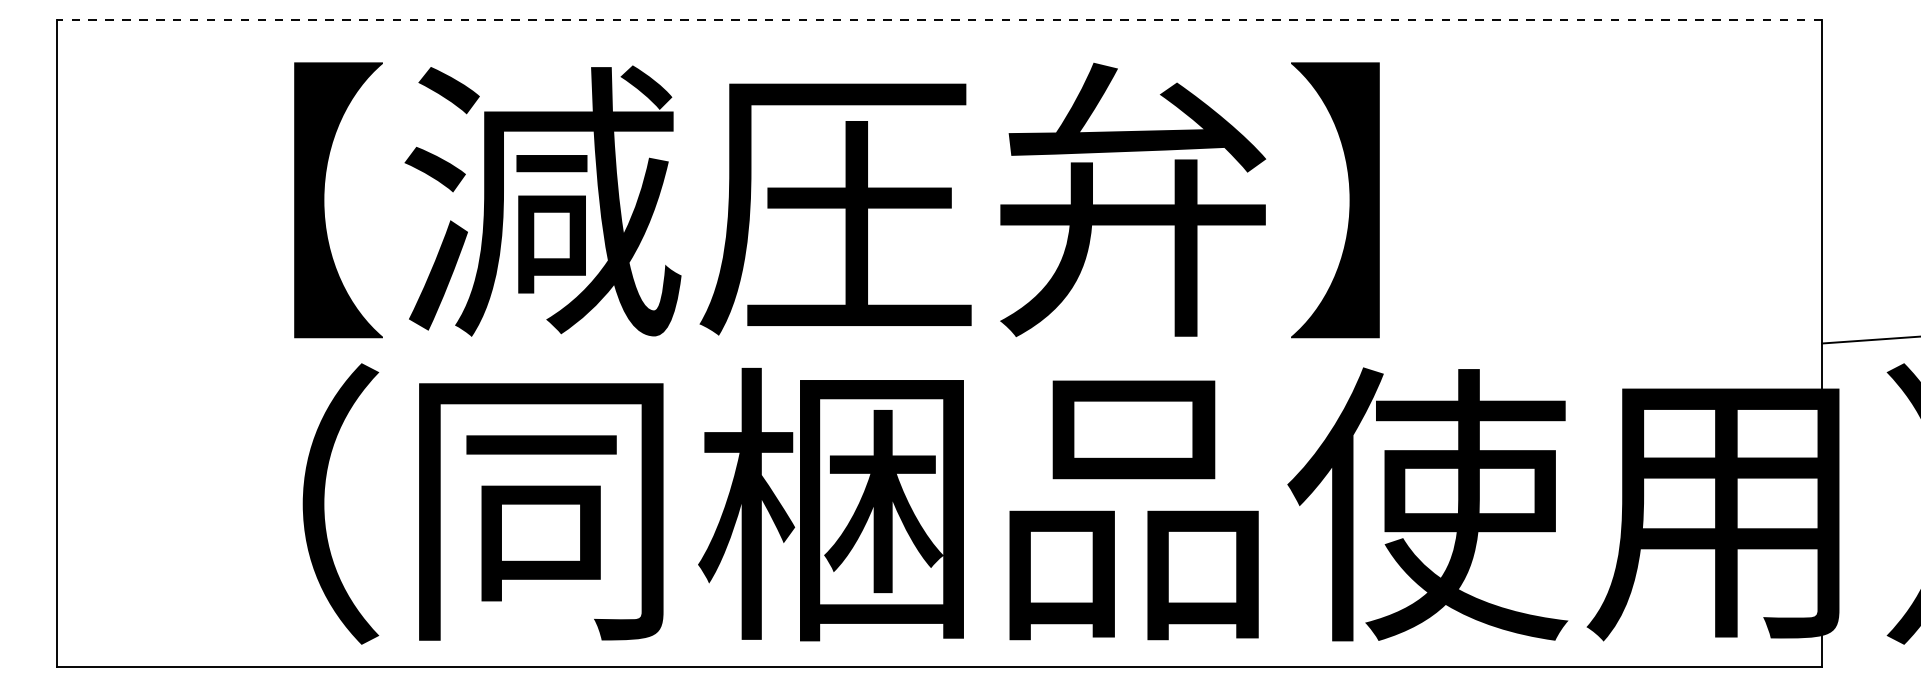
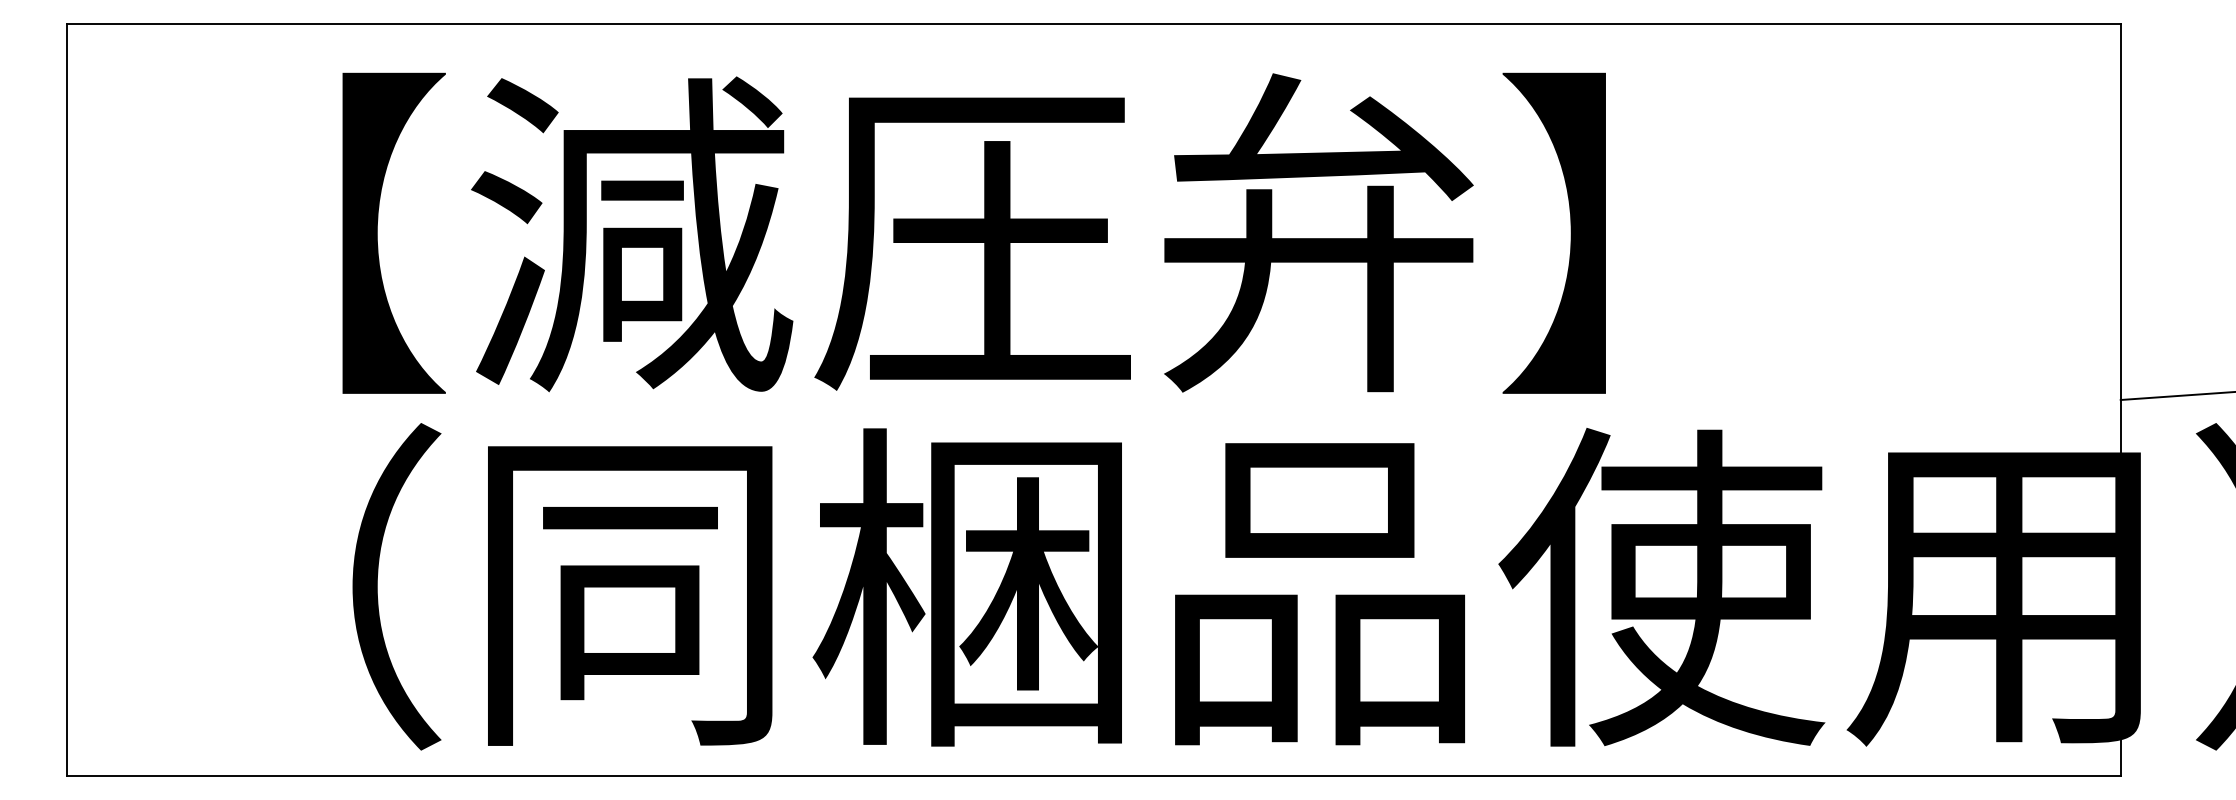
line: (939, 19) -> (1093, 23), dashed -> solid

